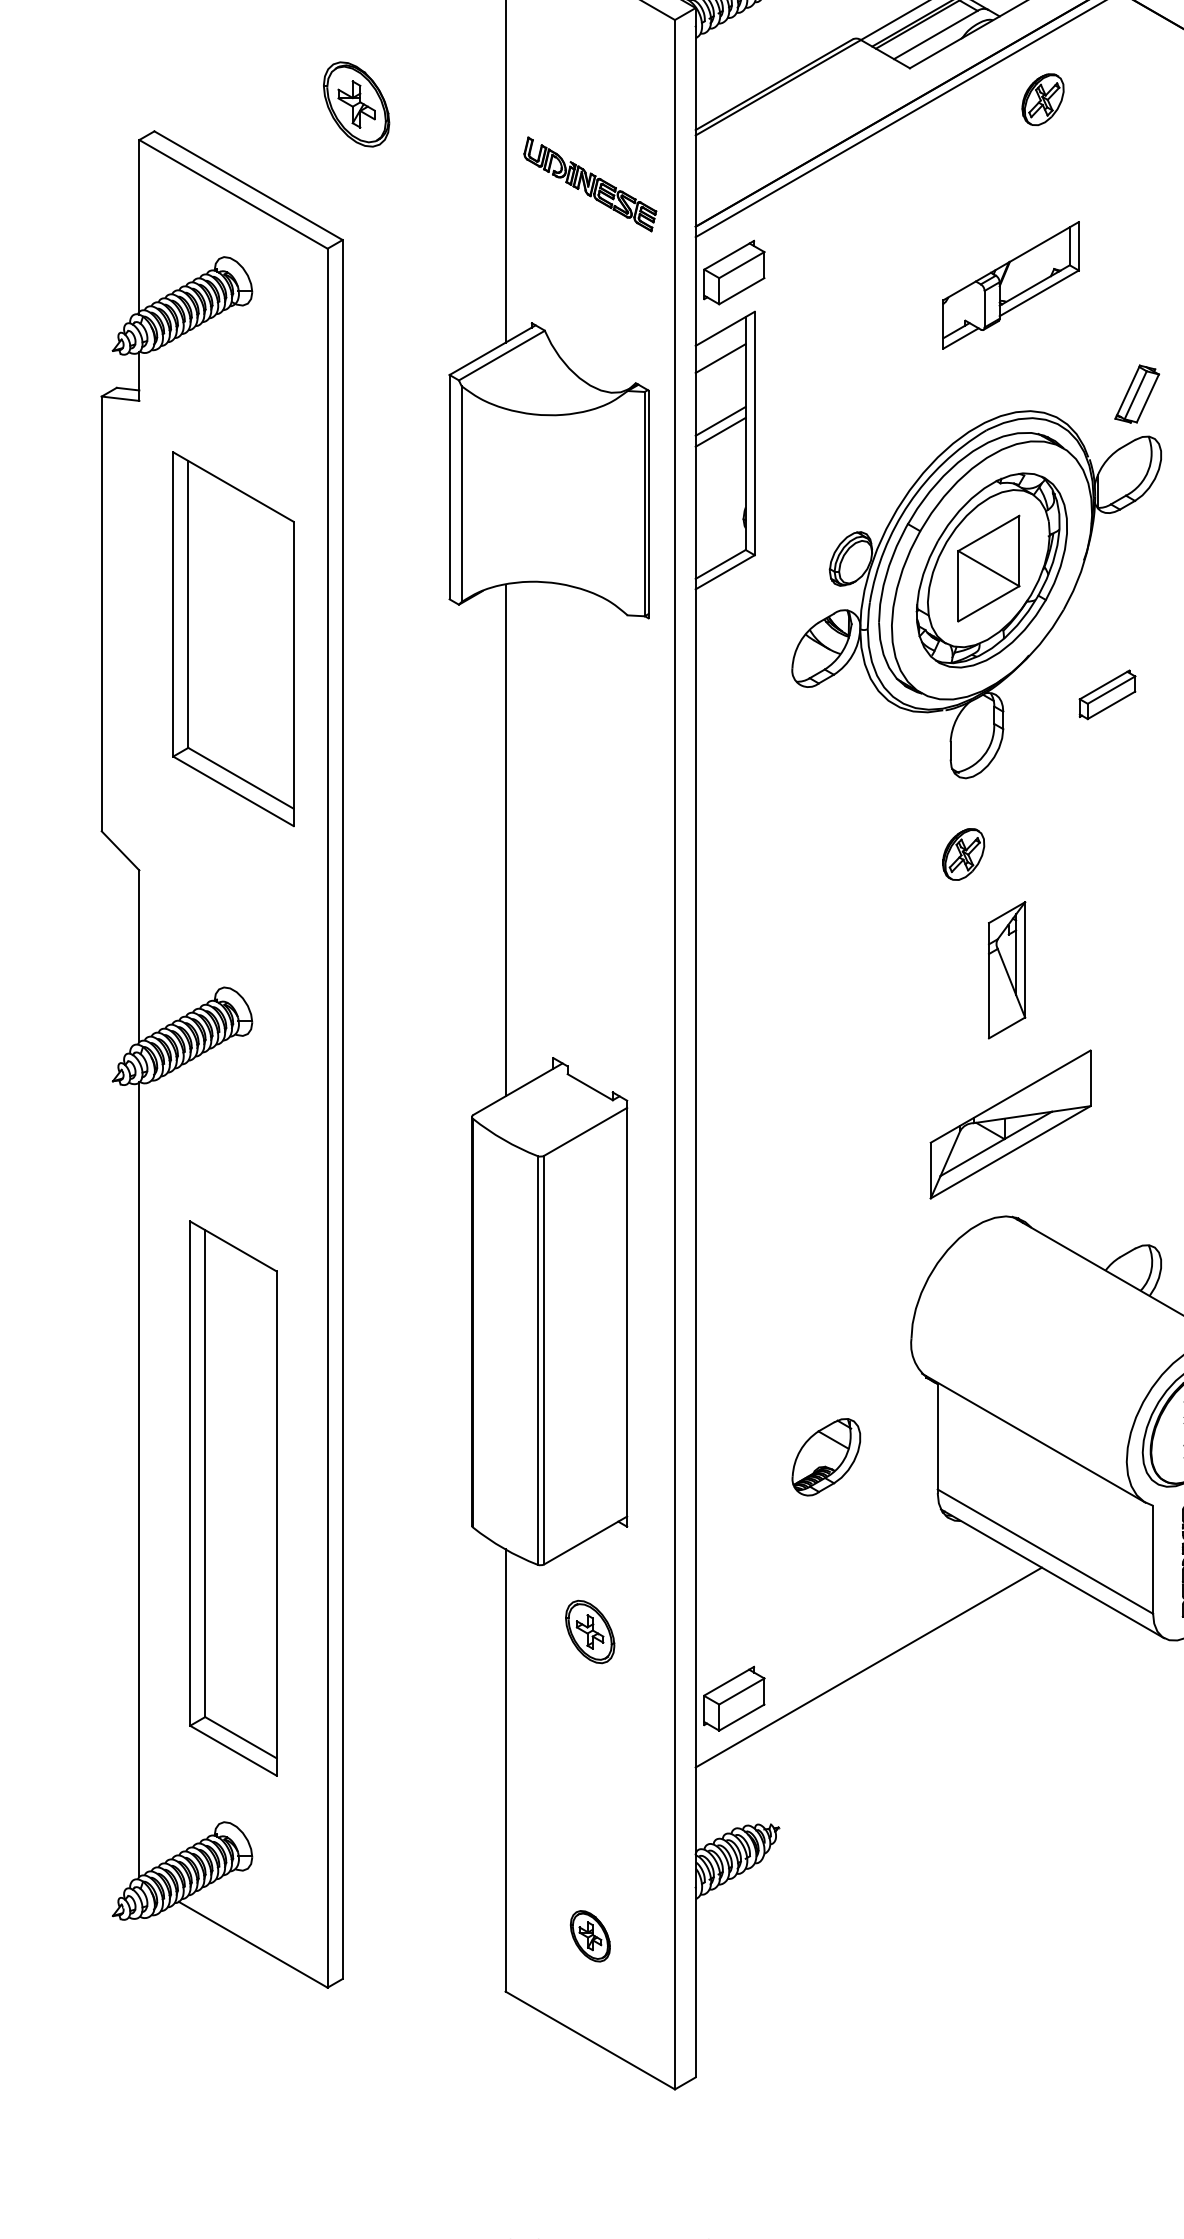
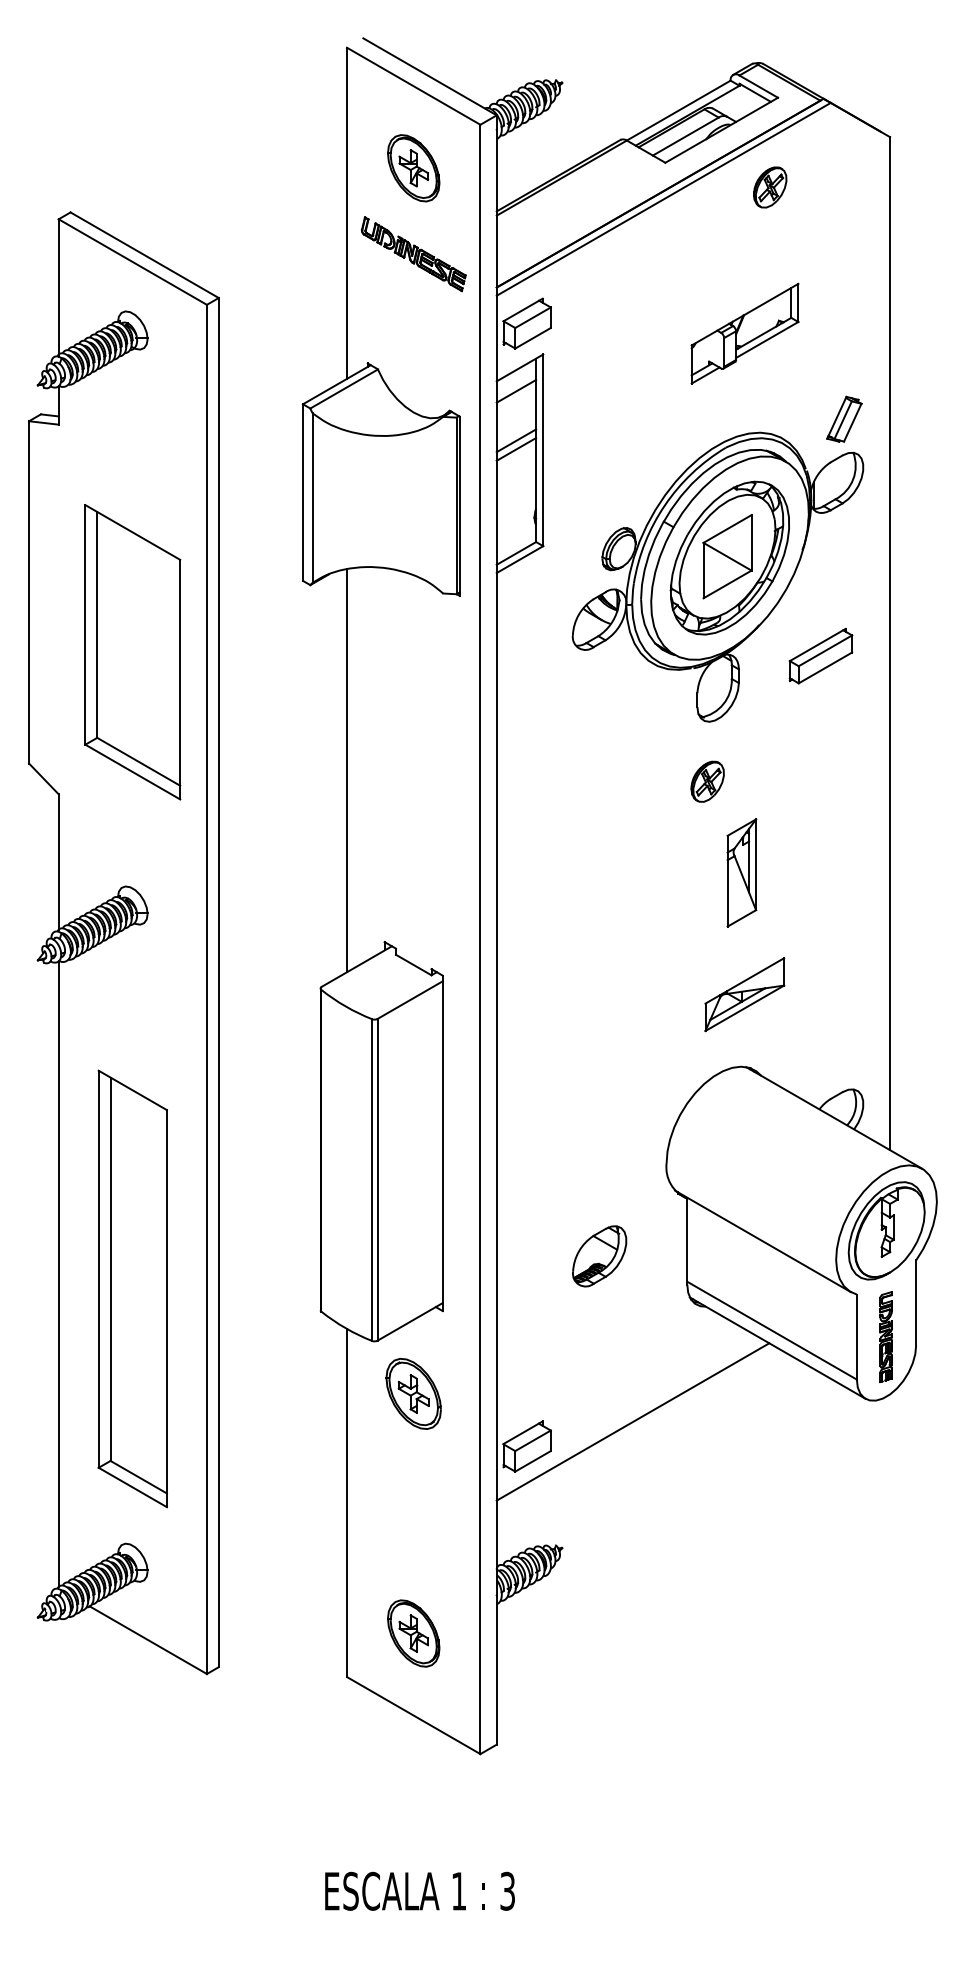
part: (356, 104) -> (413, 168), moved
part: (233, 639) -> (132, 652), moved
part: (1106, 694) -> (820, 655), size x1.43
part: (1010, 1124) -> (744, 994), size x0.62
part: (589, 1631) -> (413, 1393), size x1.43
part: (589, 1936) -> (413, 1633), size x1.67

